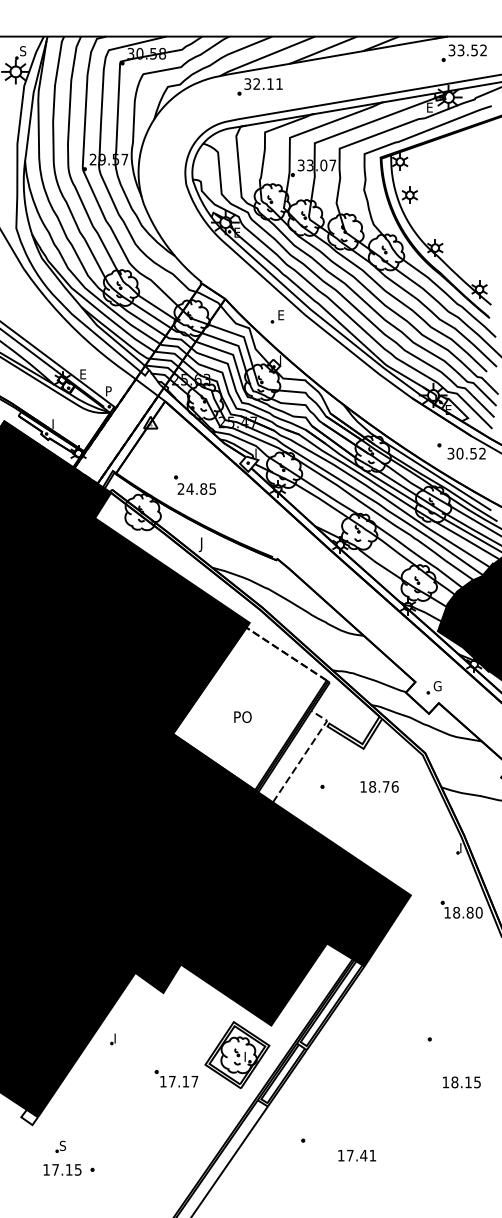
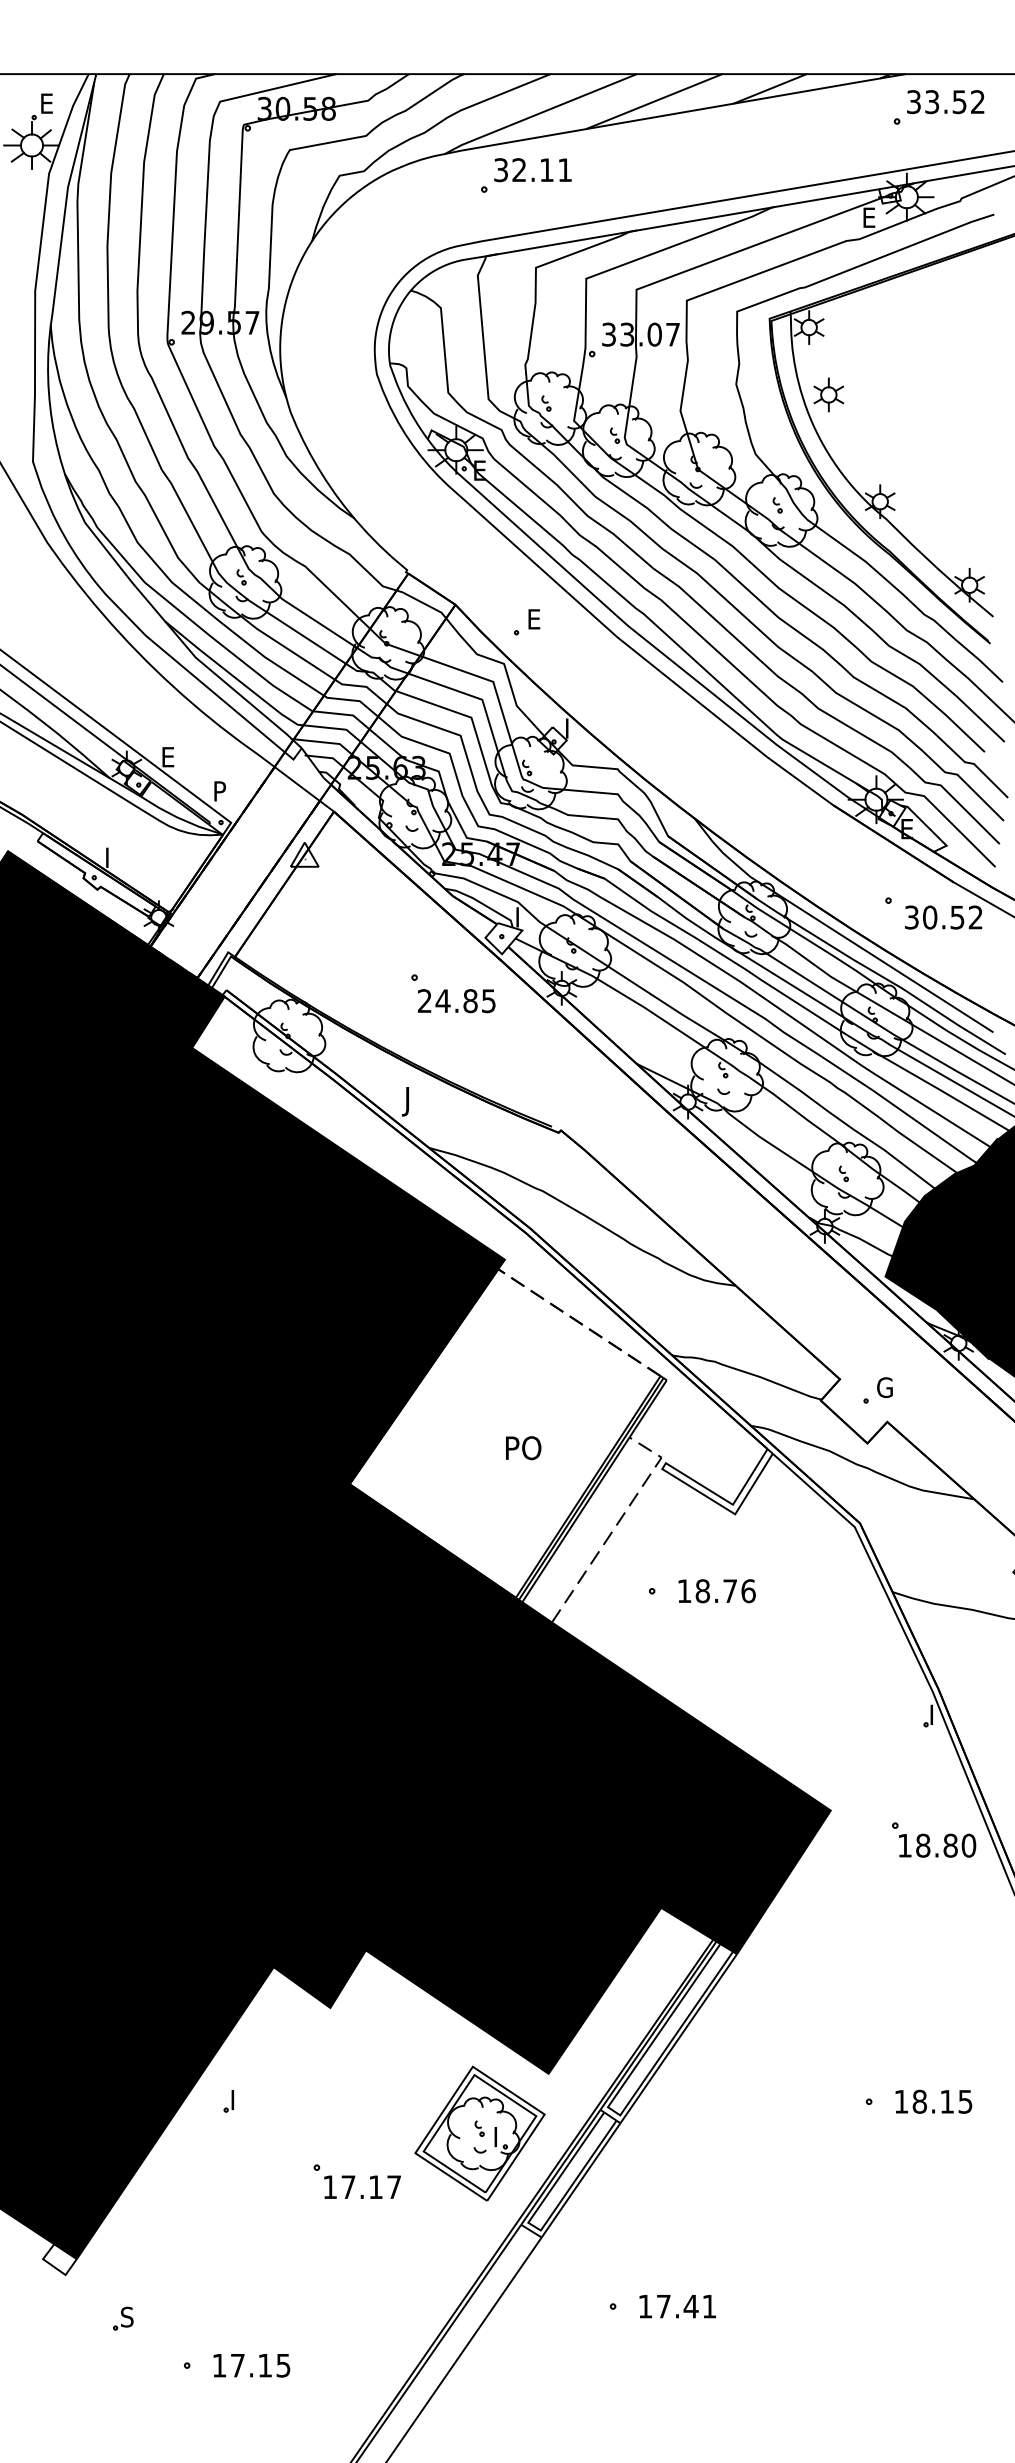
text: (23, 51) -> (47, 104), S -> E
part: (277, 316) -> (526, 621), moved
part: (194, 484) -> (451, 991), moved
text: (242, 716) -> (522, 1446), moved
text: (379, 786) -> (716, 1590), moved
text: (461, 1082) -> (933, 2101), moved
text: (357, 1155) -> (678, 2306), moved
text: (62, 1169) -> (251, 2364), moved

